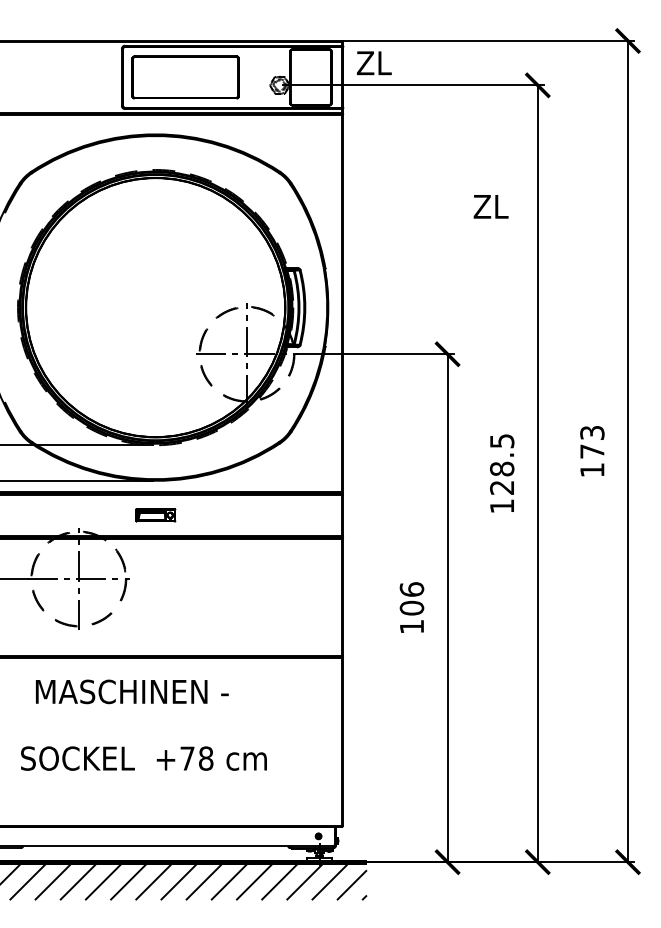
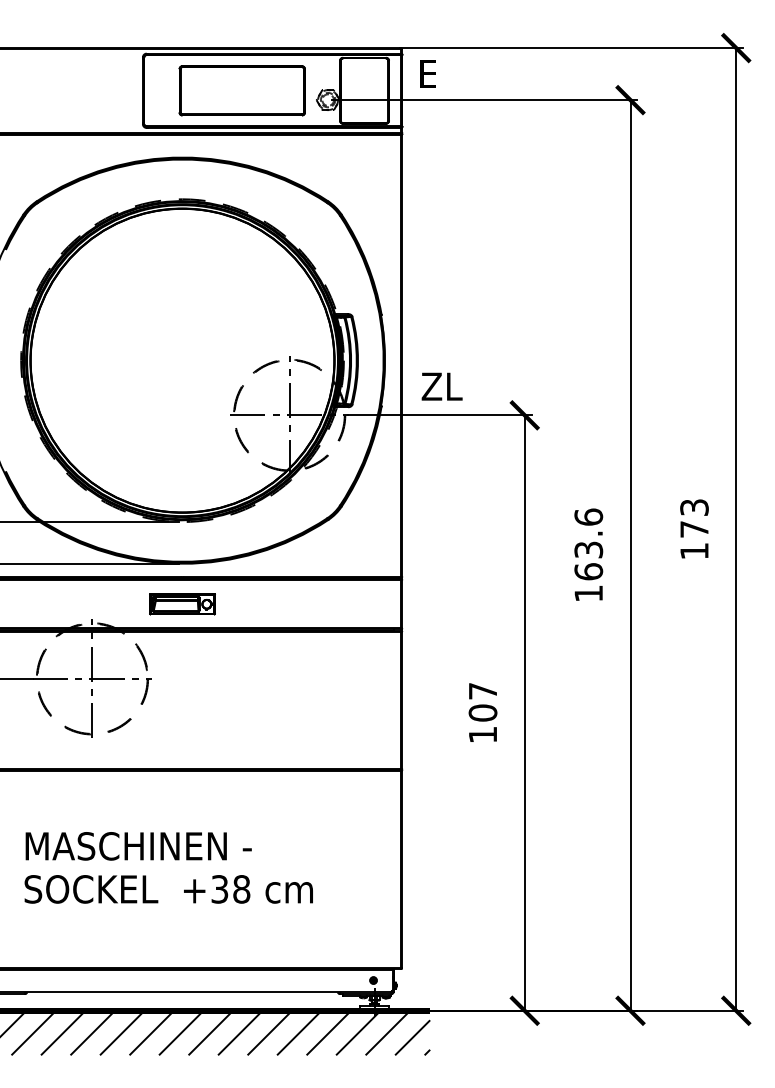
text: (374, 63) -> (439, 74), ZL -> E
part: (185, 77) -> (242, 90), moved
text: (490, 206) -> (441, 386), moved
text: (502, 463) -> (589, 543), 128.5 -> 163.6
part: (155, 514) -> (182, 603), size x1.43
text: (411, 589) -> (482, 691), 106 -> 107
text: (132, 691) -> (138, 845), moved
text: (187, 758) -> (219, 889), +78 -> +38

